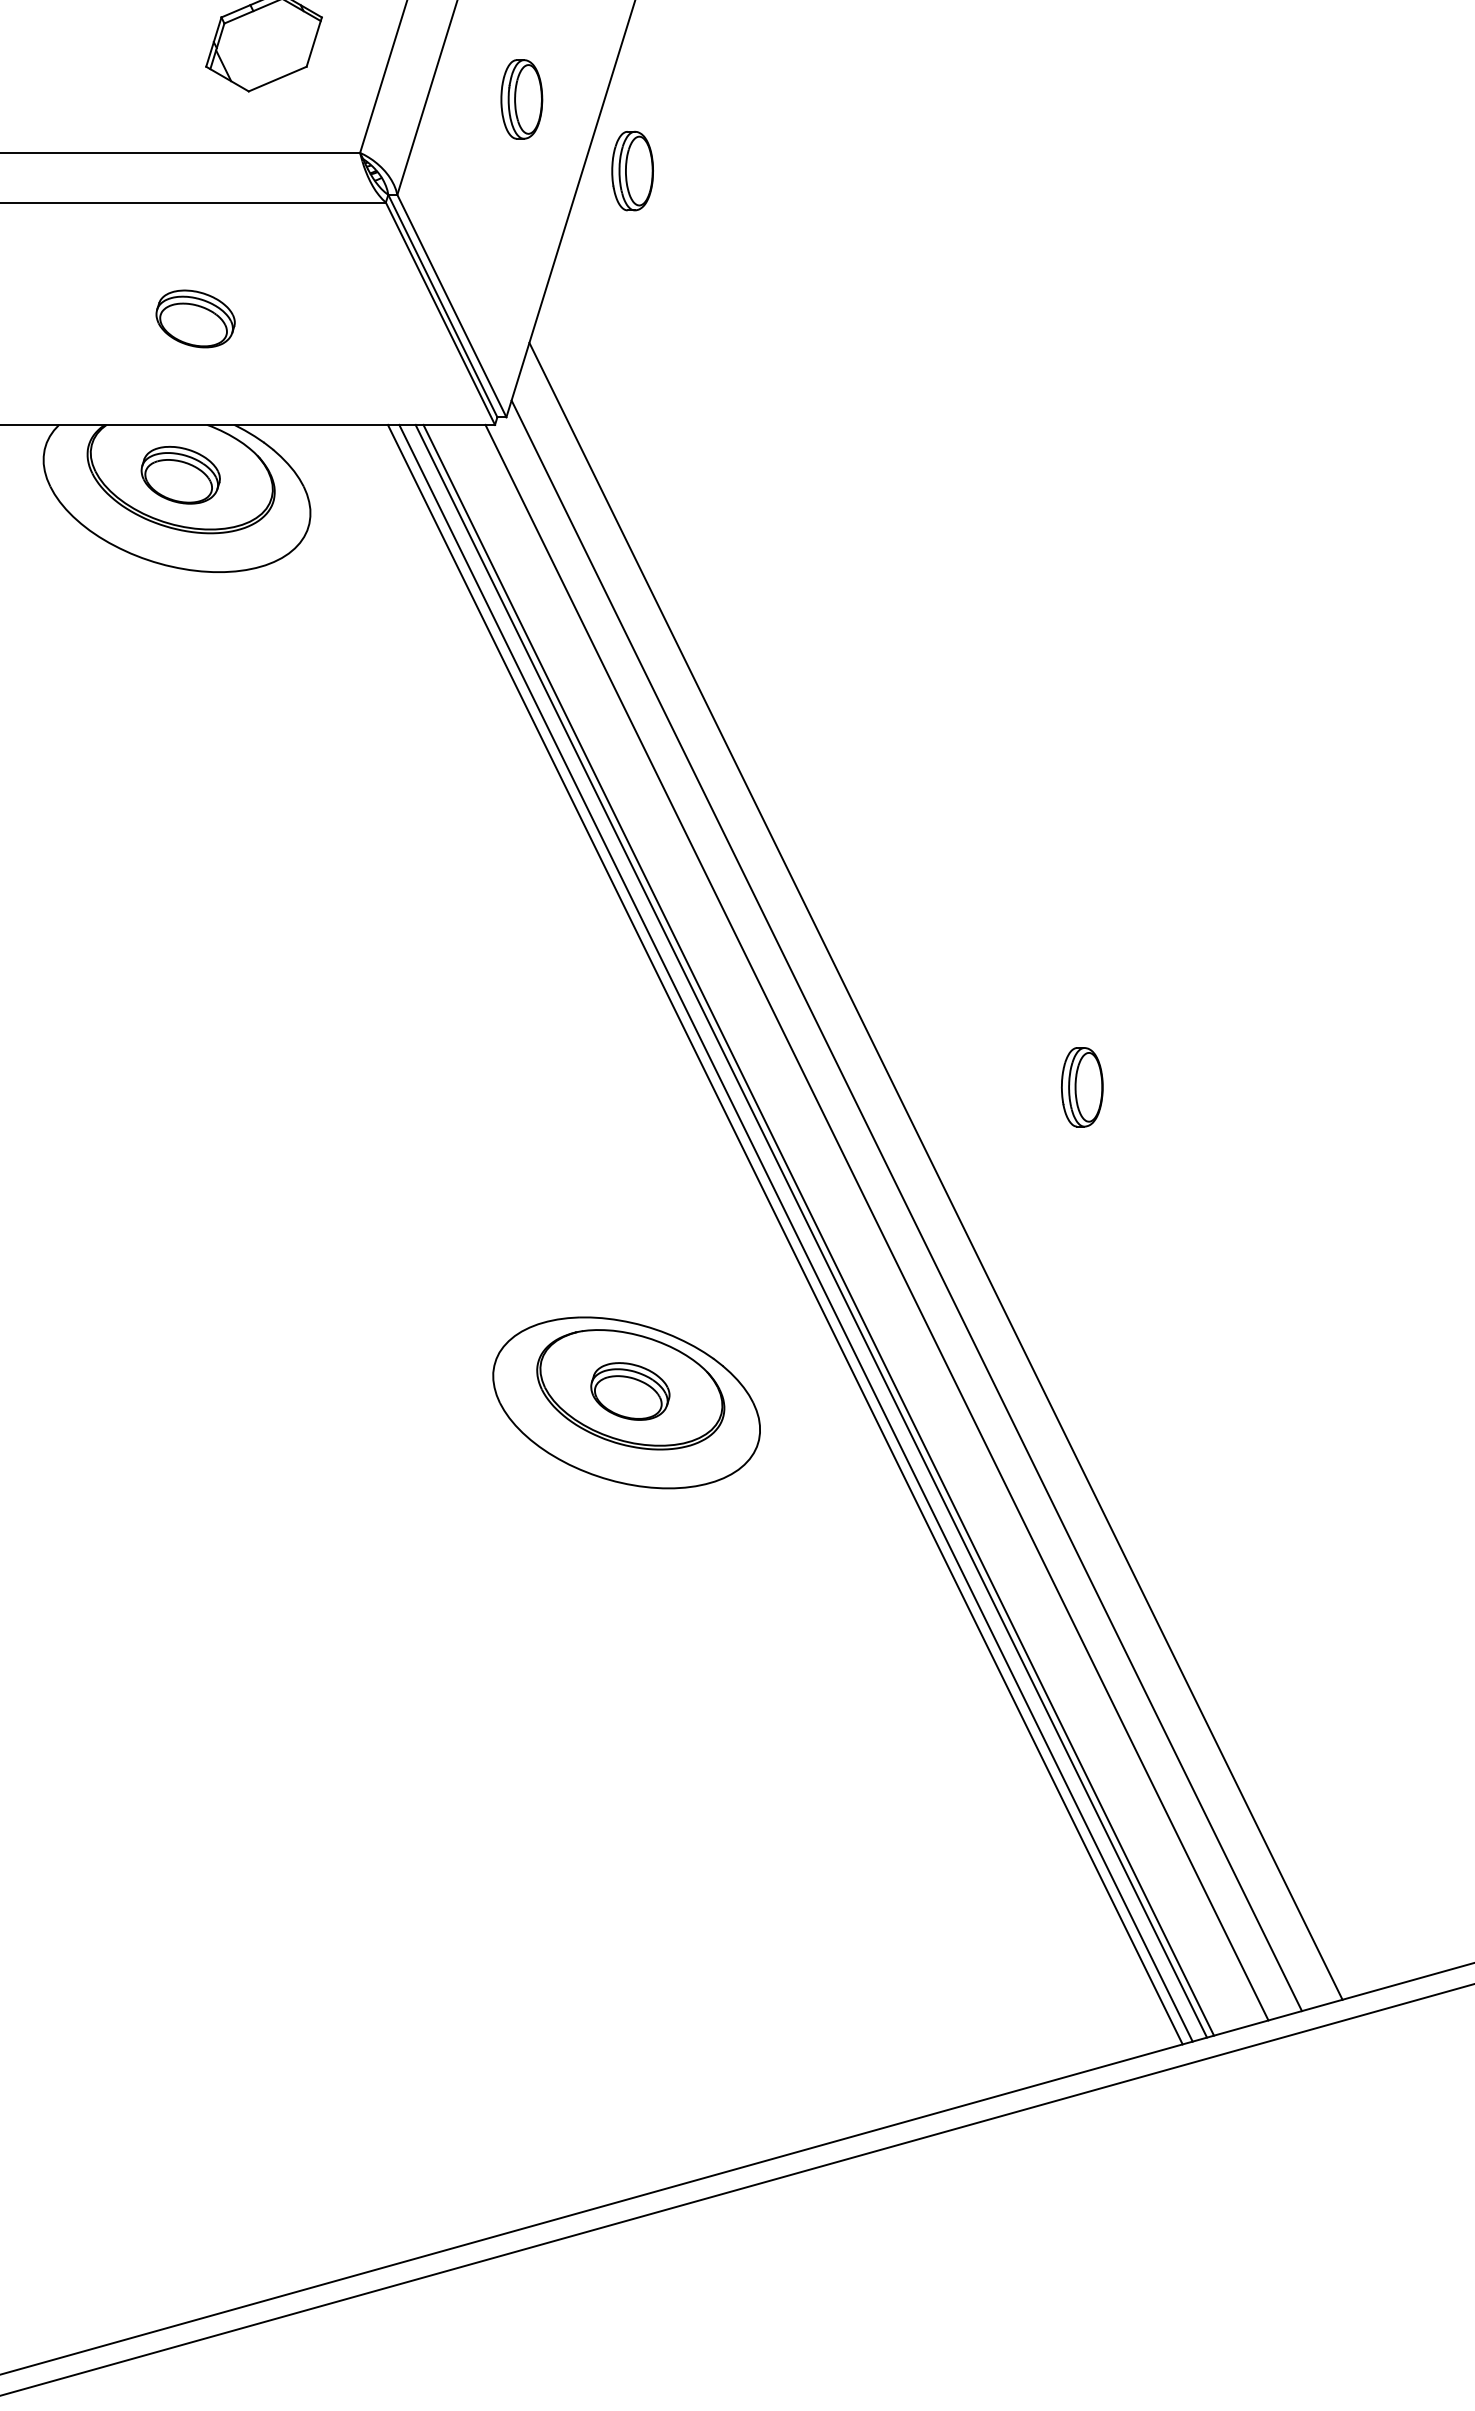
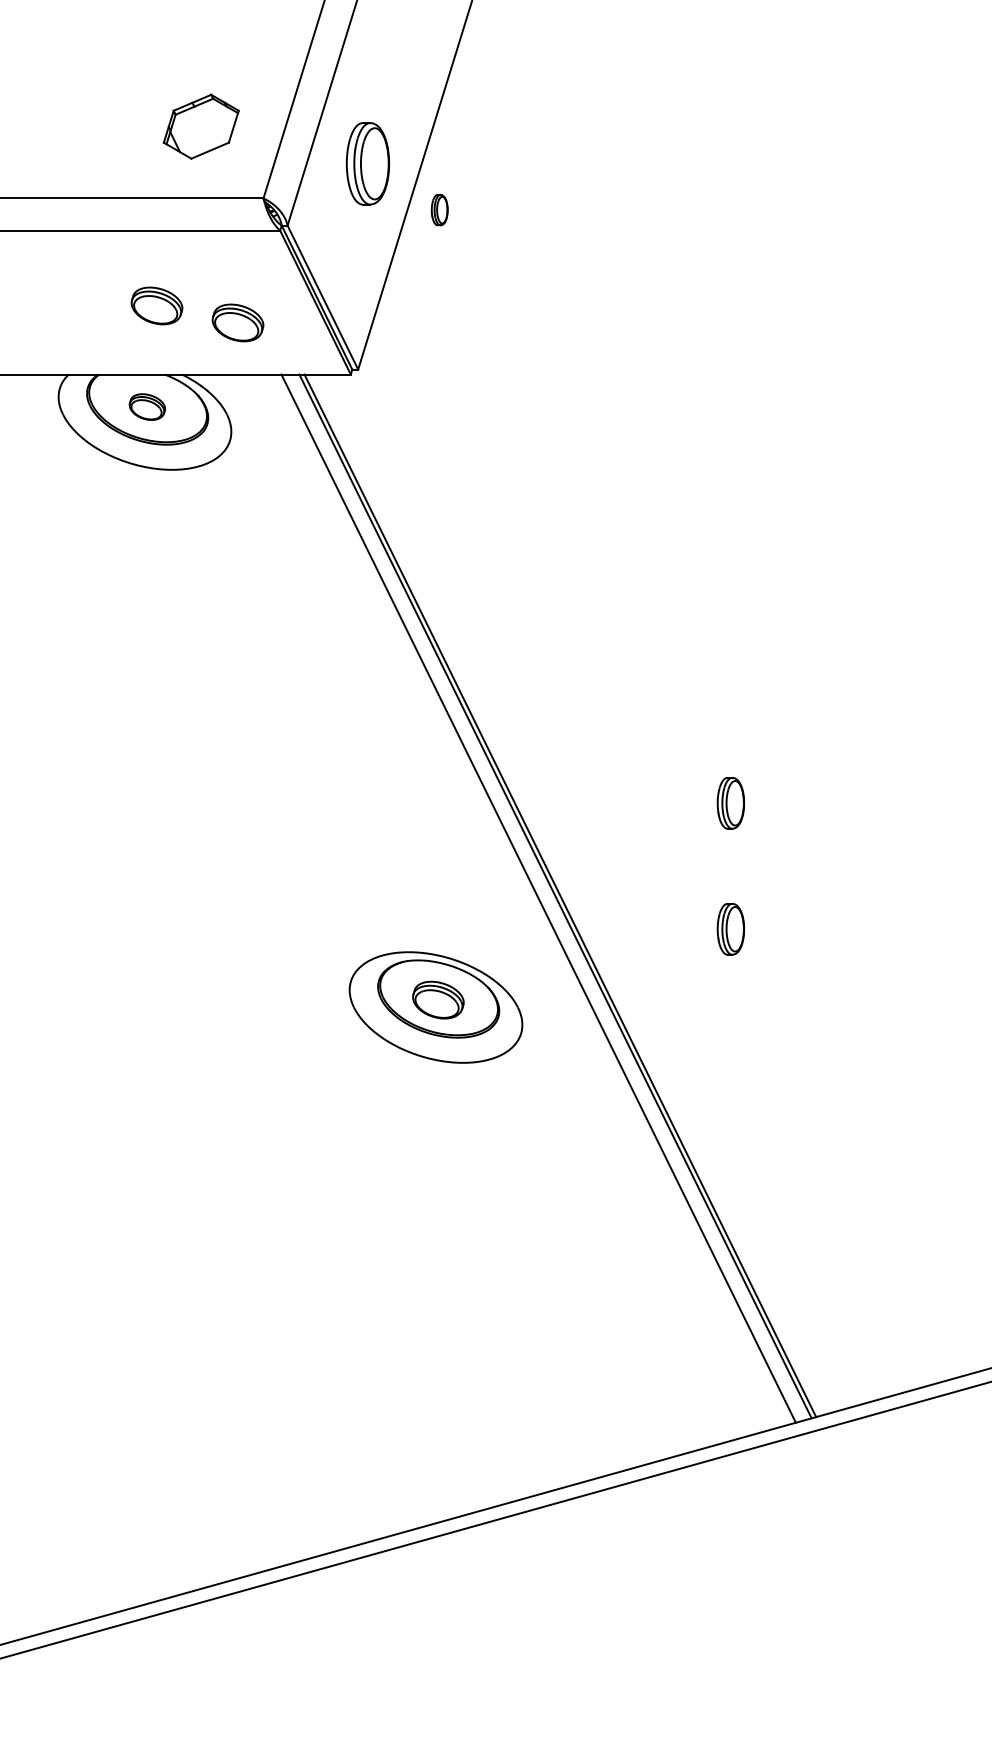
part: (522, 98) -> (368, 163), size x1.6
part: (632, 169) -> (439, 209), size x0.6
part: (319, 344) -> (237, 322), added
part: (180, 474) -> (147, 406), size x0.7
line: (936, 1171) -> (636, 857), removed
line: (907, 1205) -> (617, 879), removed
line: (876, 1222) -> (597, 890), removed
line: (795, 1232) -> (545, 897), removed
part: (1081, 1282) -> (730, 929), added

